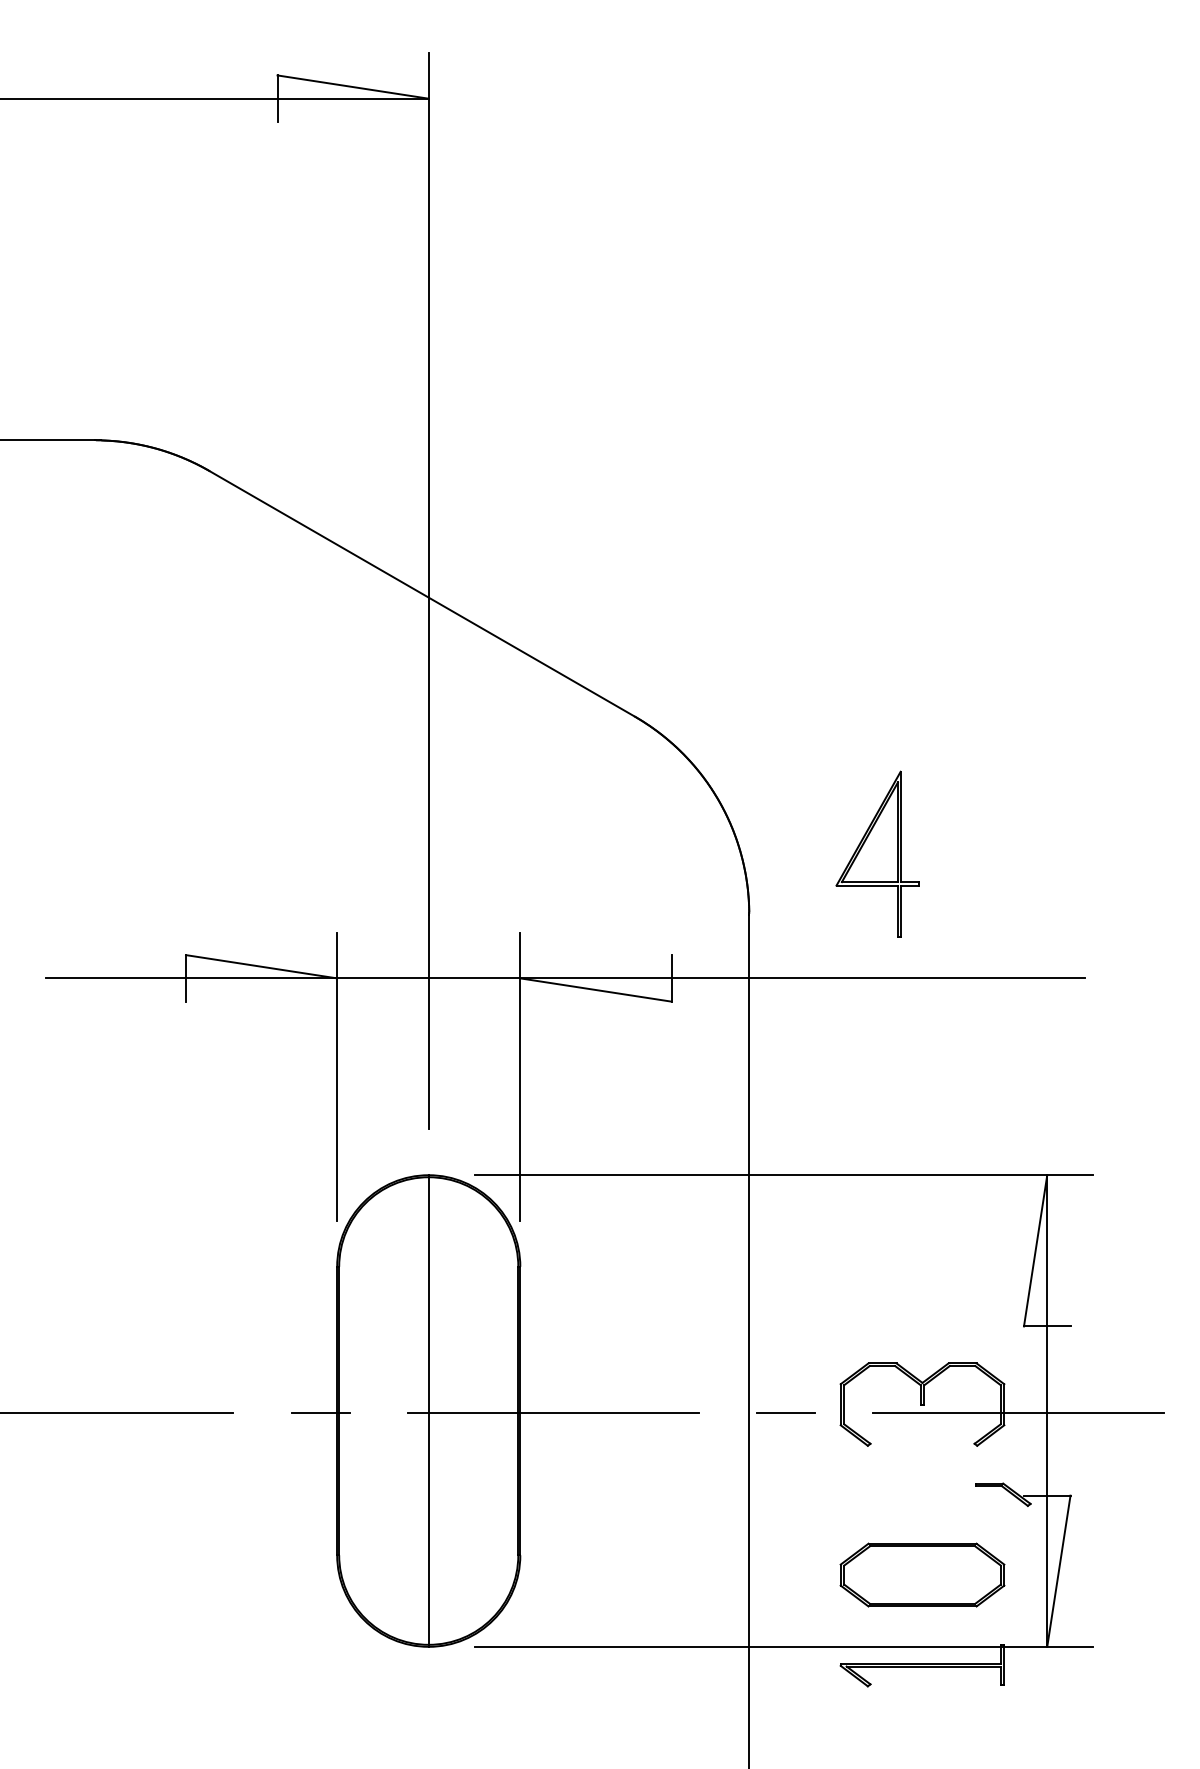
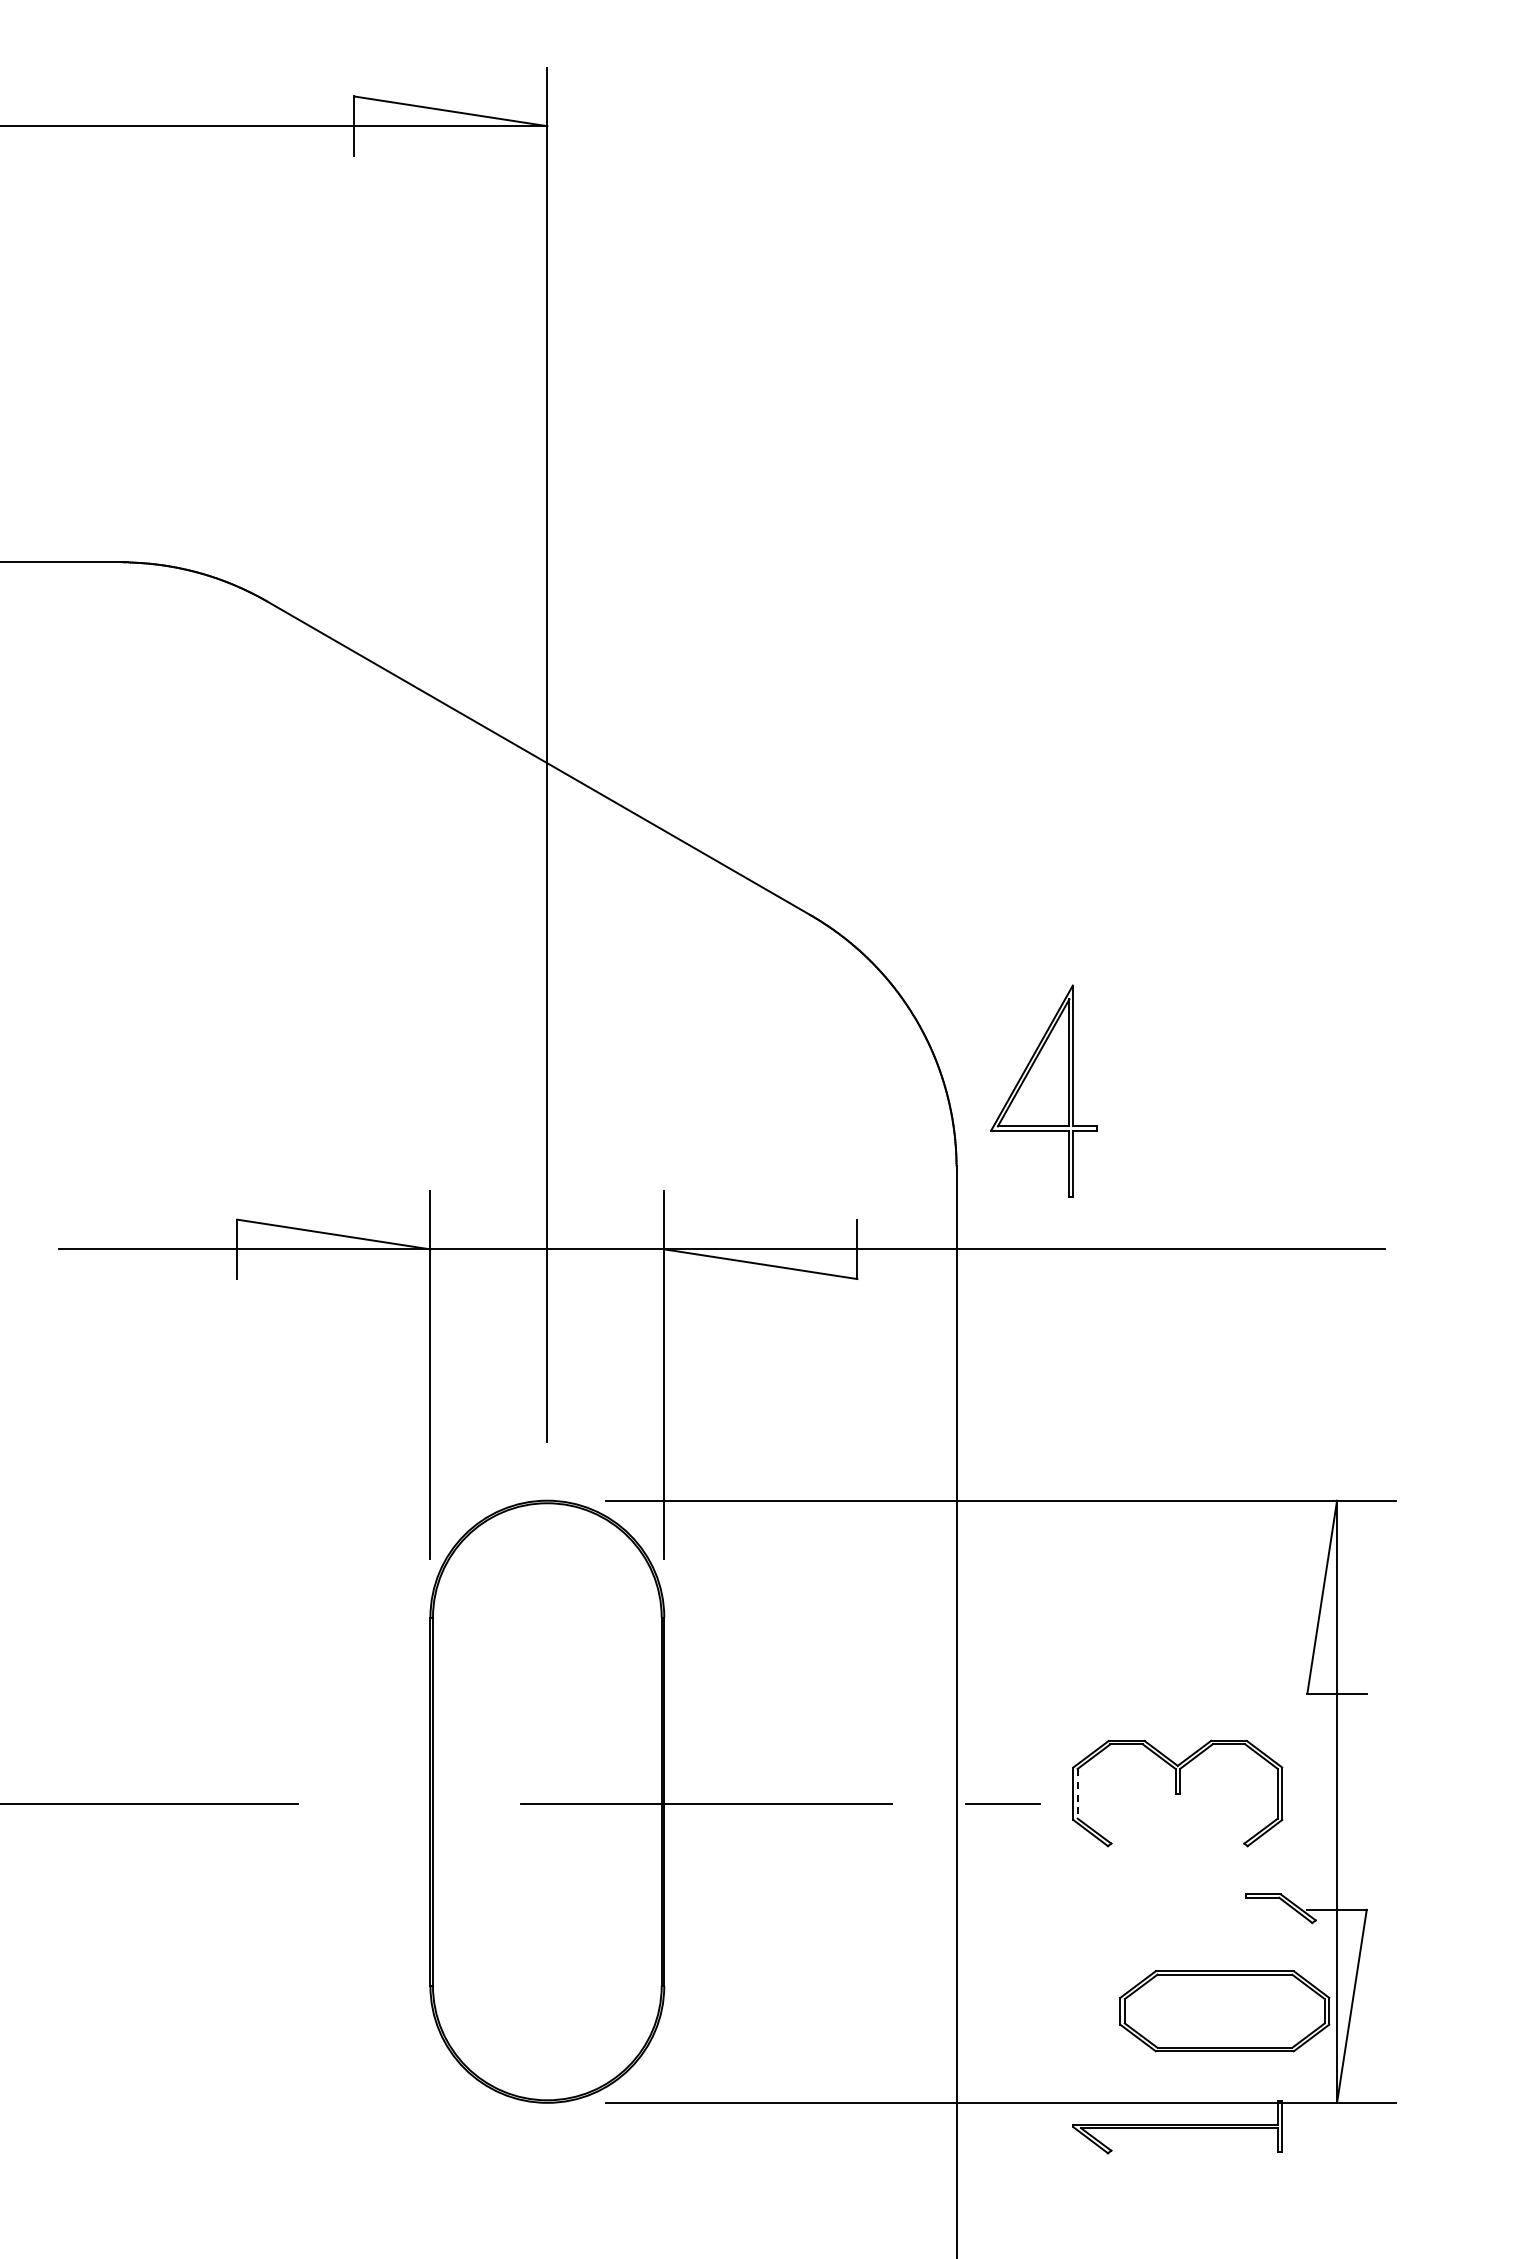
part: (877, 853) -> (1043, 1090), moved
line: (843, 1404) -> (1077, 1793), solid -> dashed
line: (428, 1410) -> (547, 1801), removed
line: (320, 1413) -> (409, 1804), removed
line: (1017, 1413) -> (1299, 1804), removed
part: (922, 1575) -> (1224, 2011), moved

